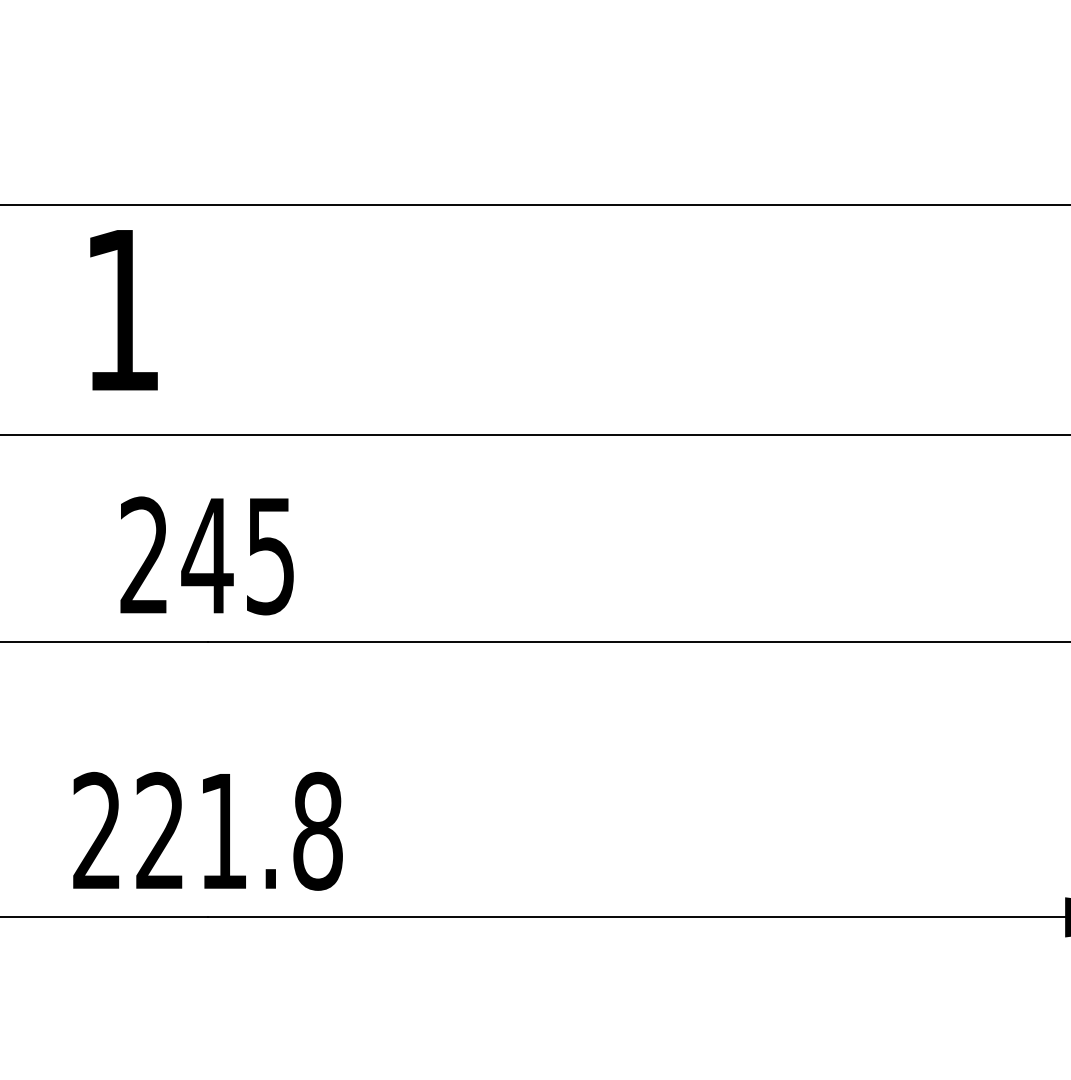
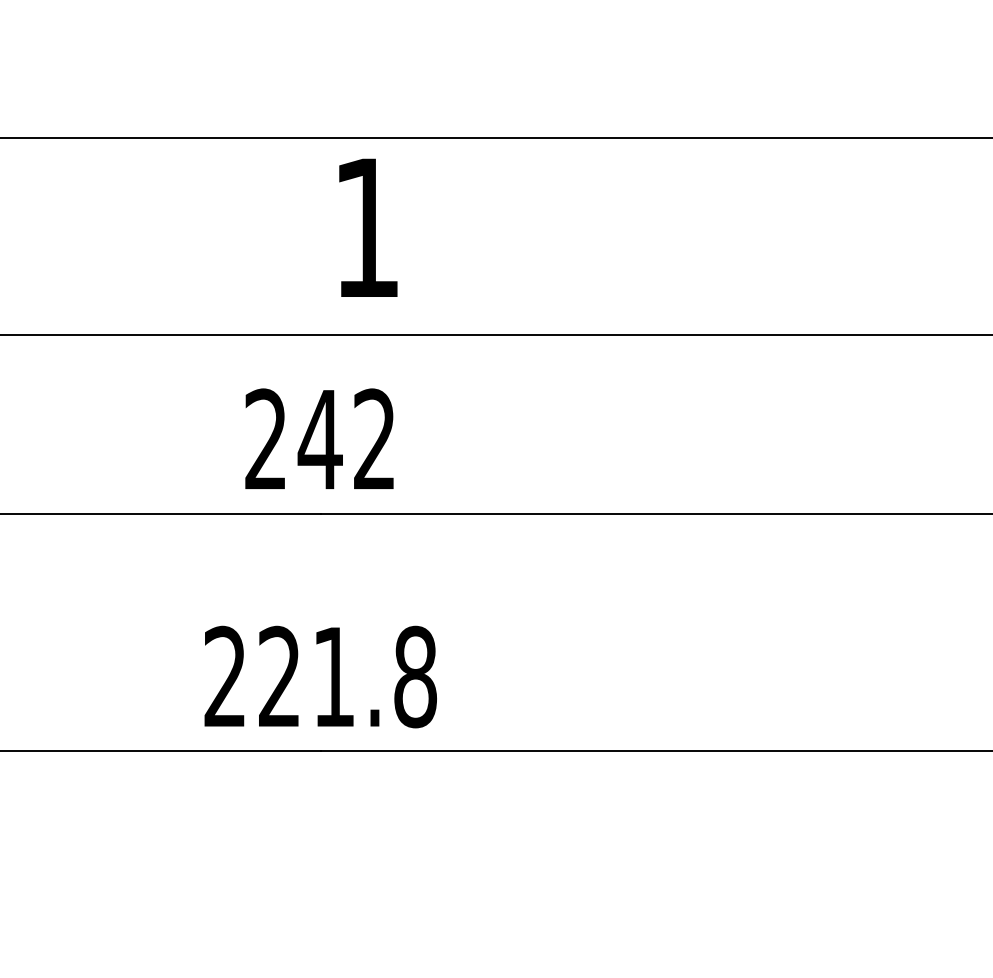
text: (124, 309) -> (368, 227), moved
text: (270, 555) -> (374, 439), 245 -> 242

